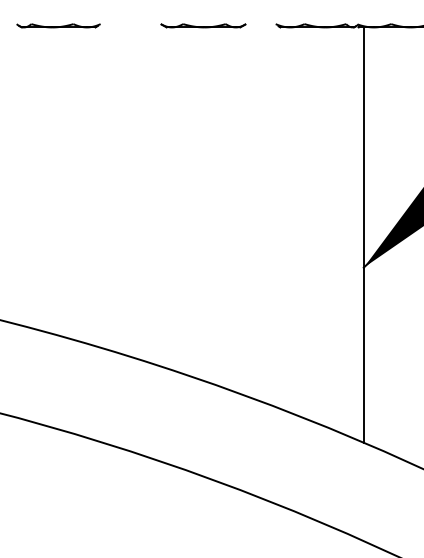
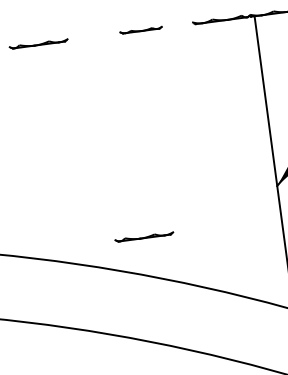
part: (203, 25) -> (141, 30), size x0.7
part: (169, 313) -> (144, 236), added

